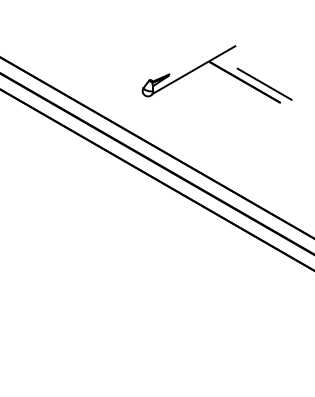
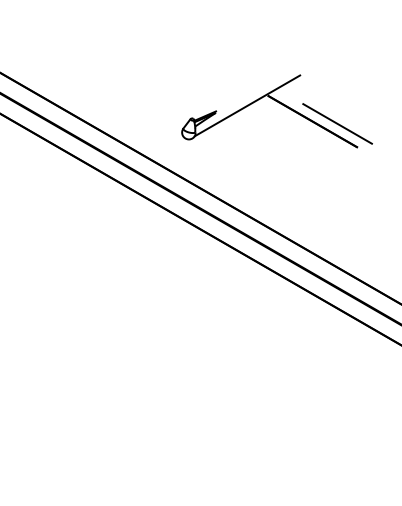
part: (218, 68) -> (278, 103), moved

